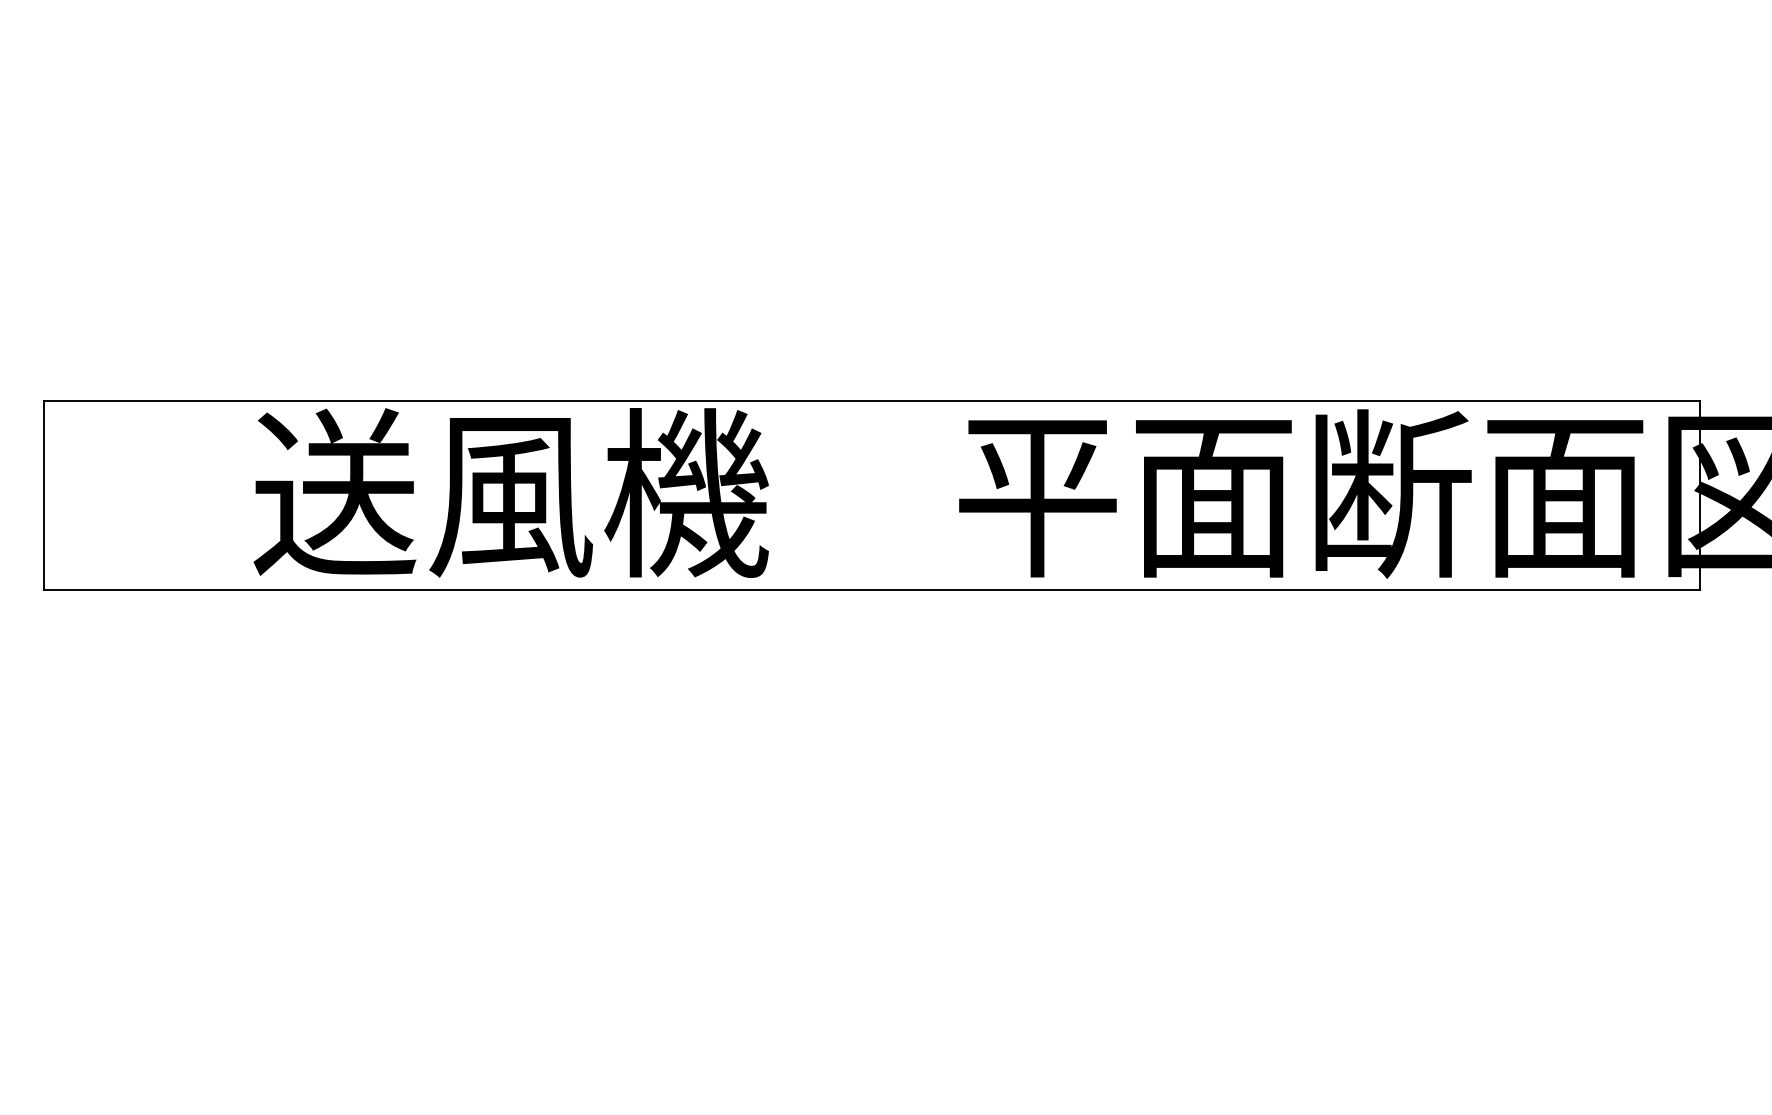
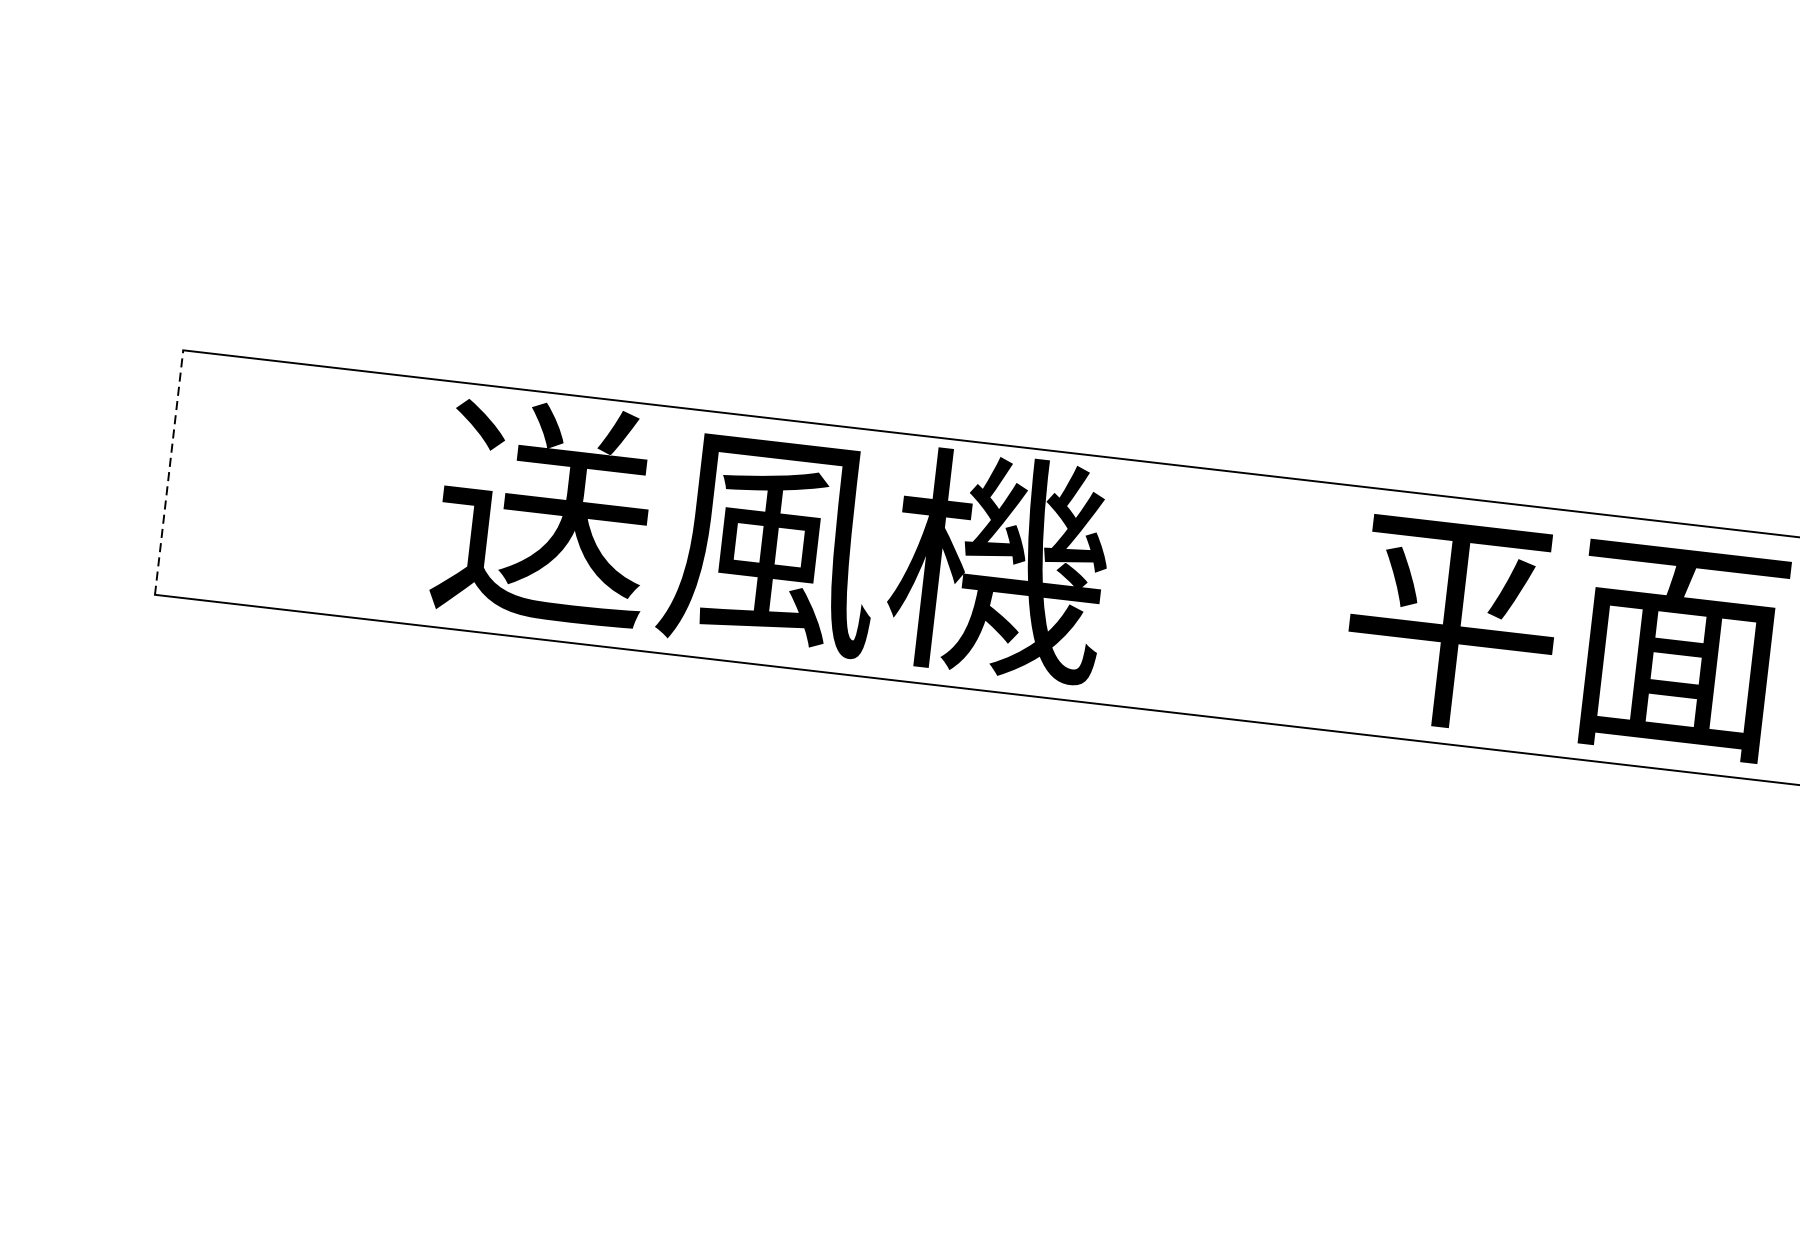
line: (44, 495) -> (169, 472), solid -> dashed

